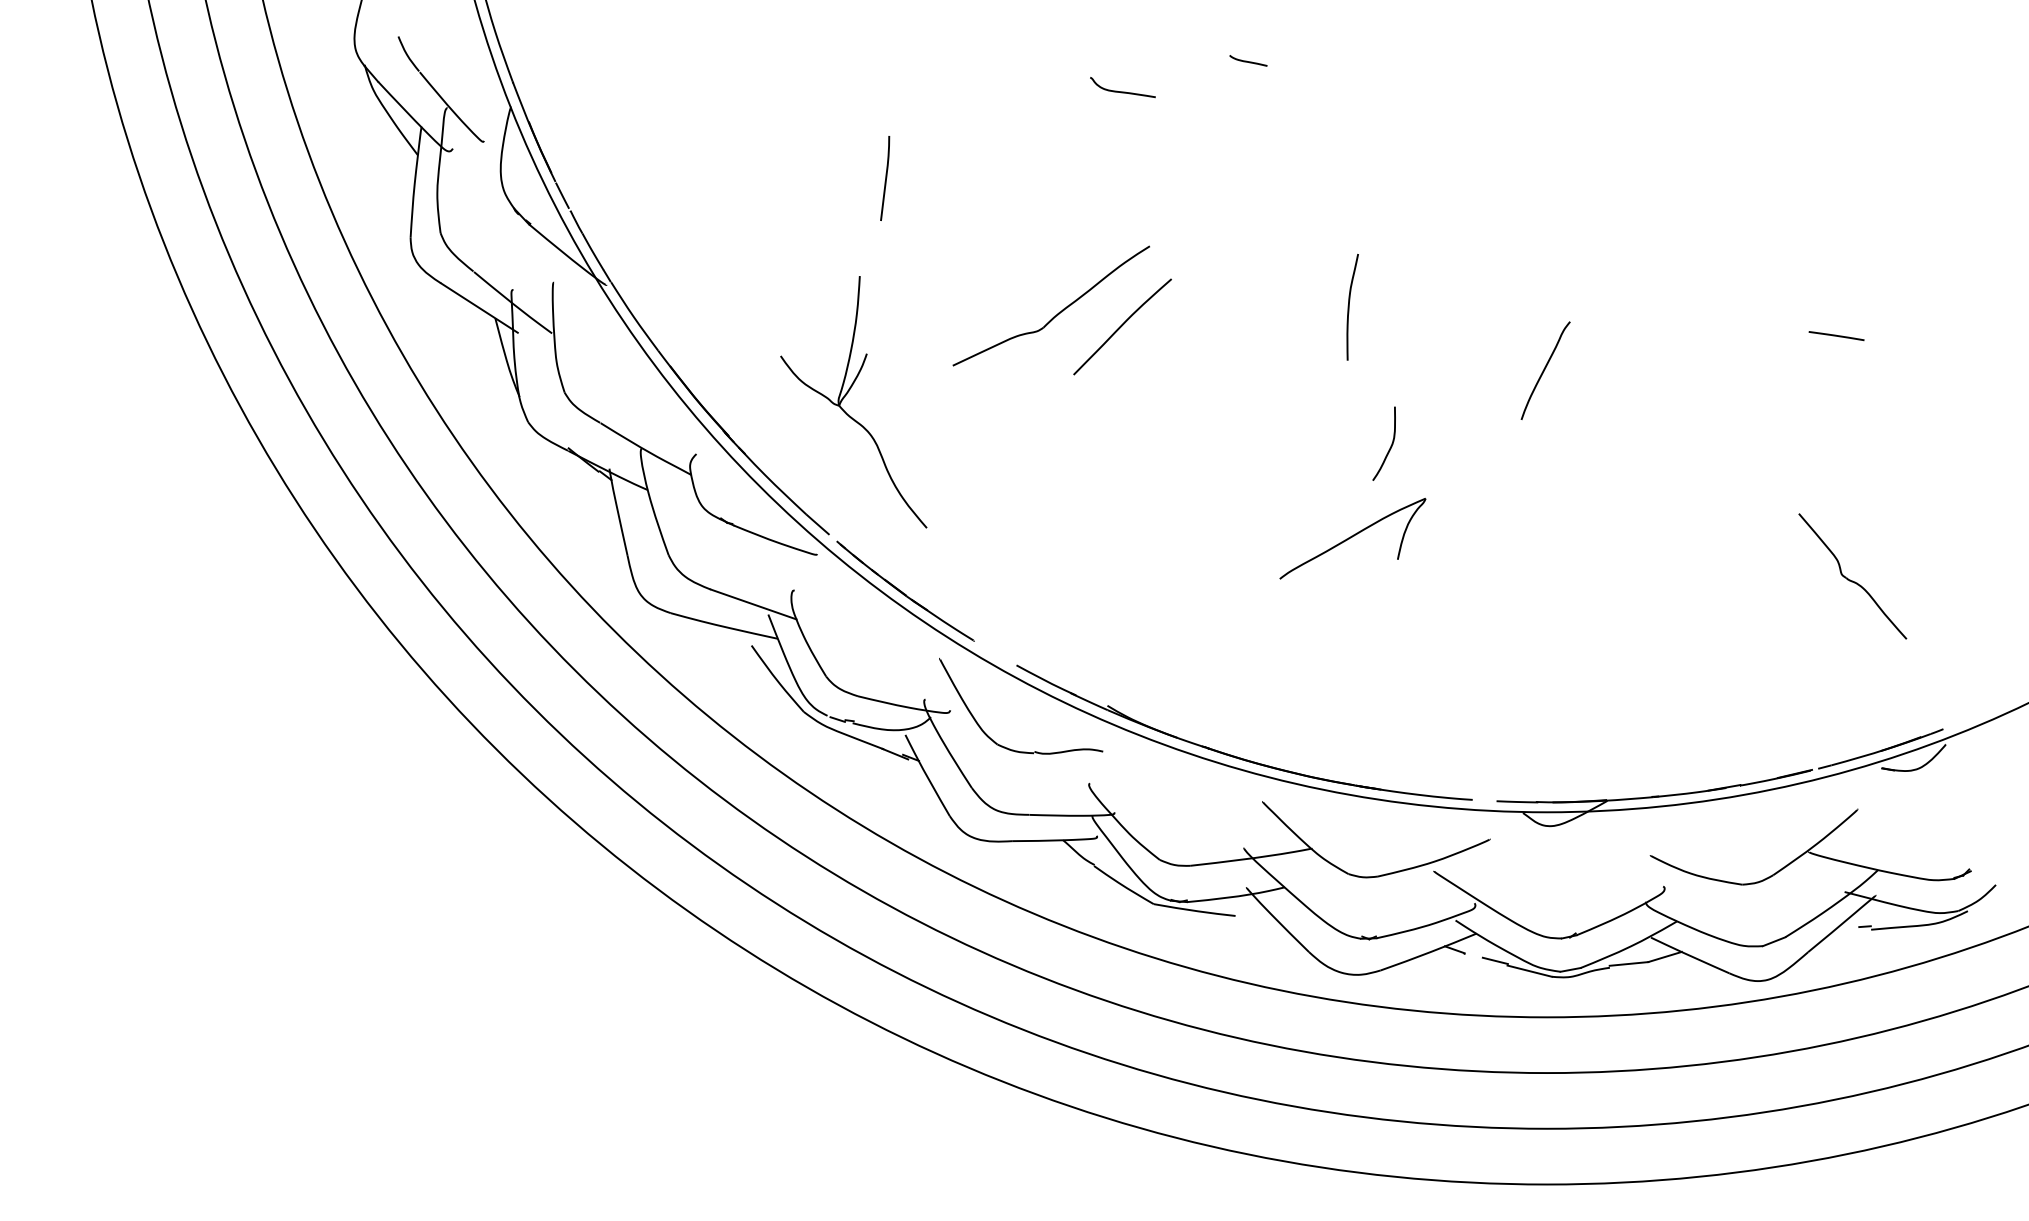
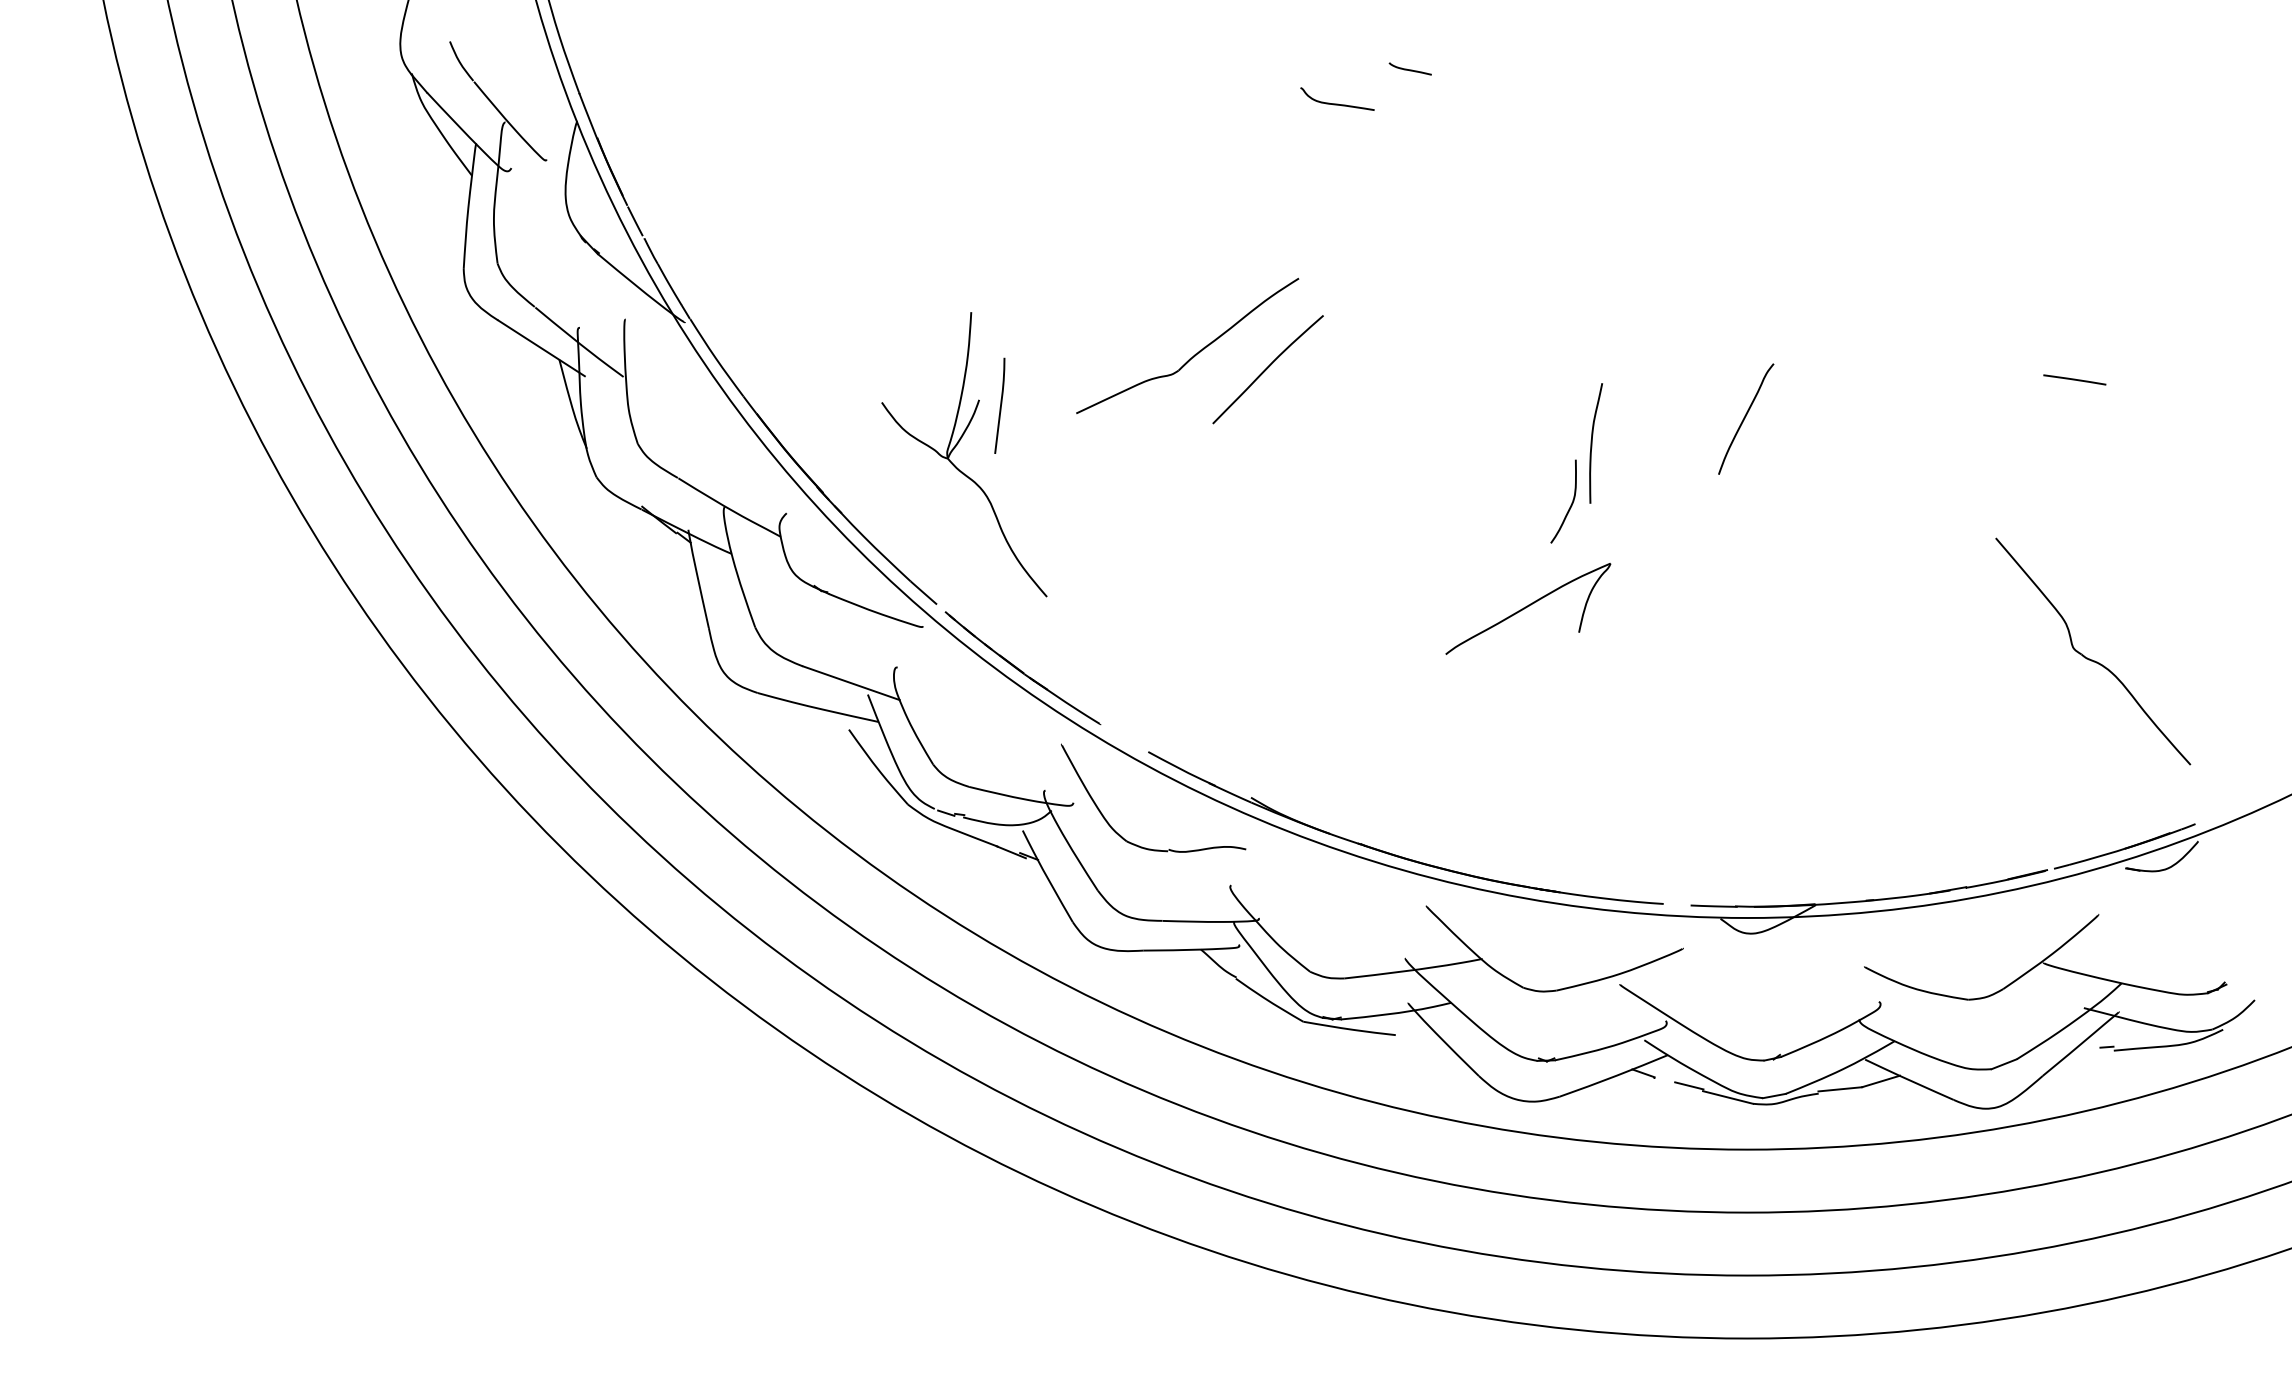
curve: (1122, 91) -> (1337, 103), moved
curve: (885, 178) -> (1000, 405), moved
curve: (1349, 307) -> (1592, 443), moved
part: (1852, 576) -> (2092, 651), size x1.6

